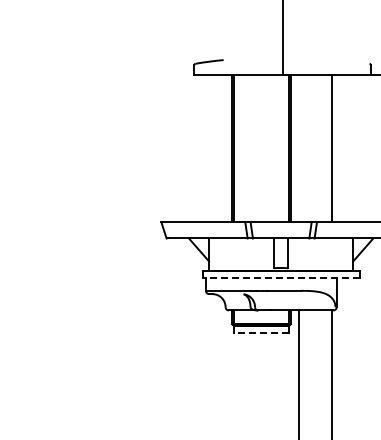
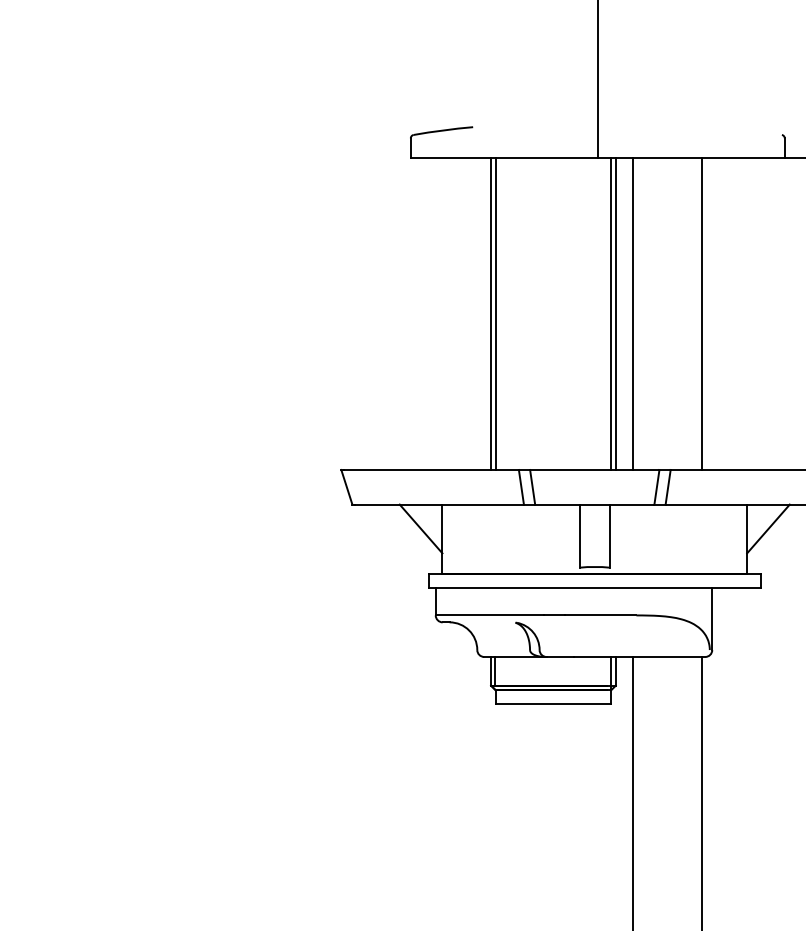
line: (299, 148) -> (633, 314), added
line: (281, 277) -> (595, 587), dashed -> solid
line: (261, 332) -> (553, 703), dashed -> solid

